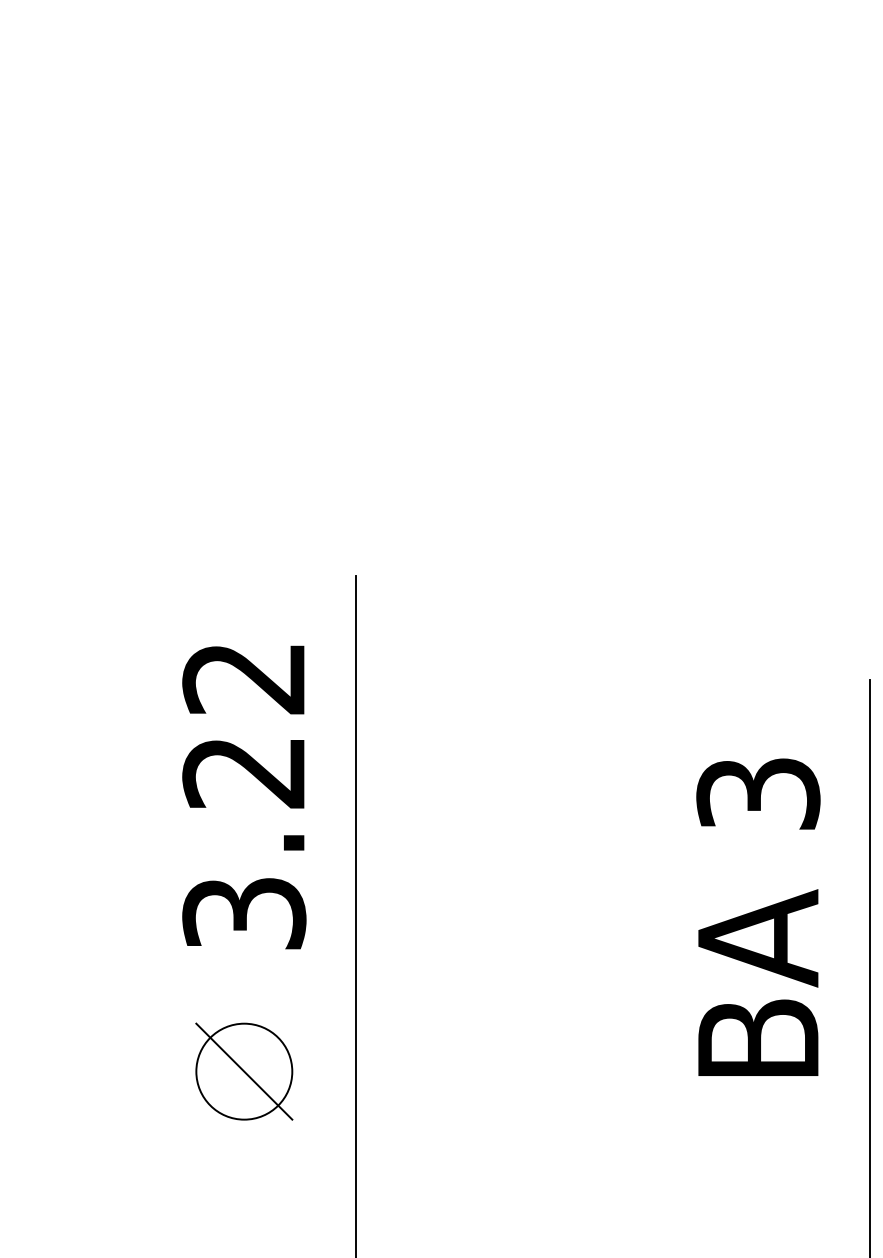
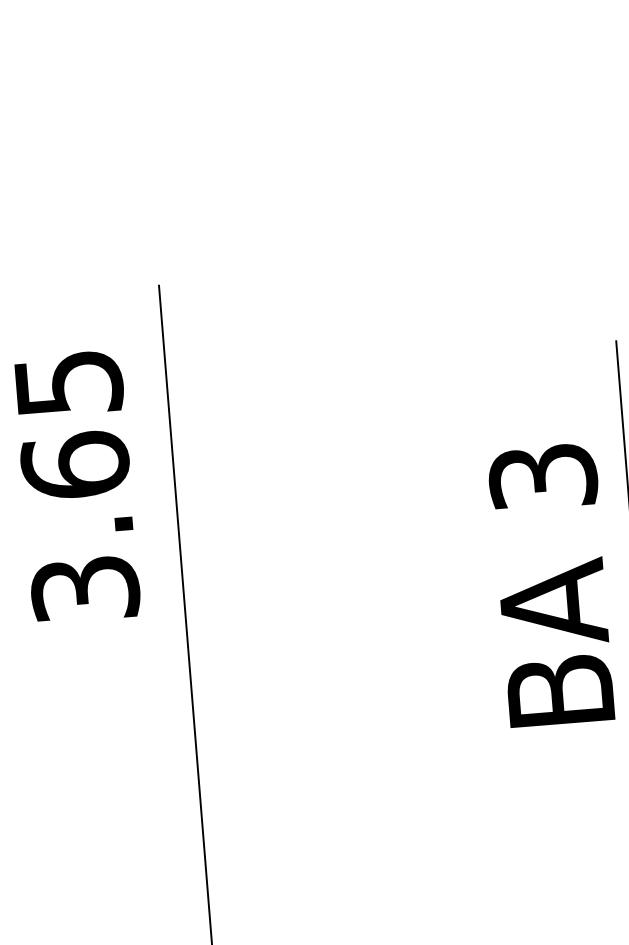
text: (244, 726) -> (72, 425), 3.22 -> 3.65
text: (758, 916) -> (551, 584), moved
part: (244, 1071) -> (96, 727), removed

